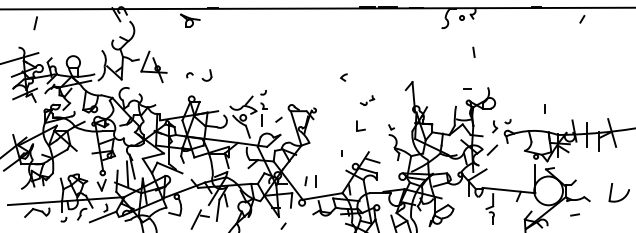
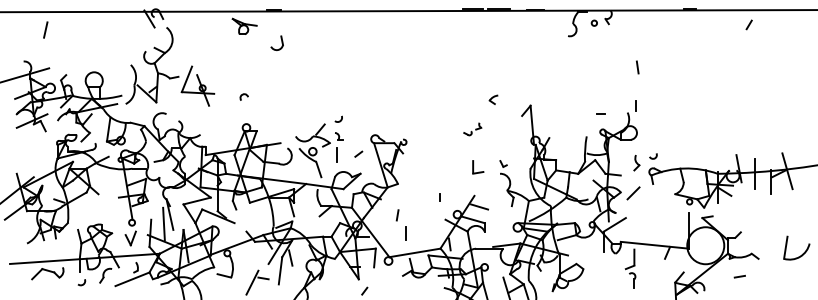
line: (473, 52) -> (637, 67), moved
part: (206, 74) -> (276, 42), moved
part: (344, 77) -> (493, 99), moved
line: (544, 108) -> (635, 105), moved
part: (361, 126) -> (478, 167), moved
line: (305, 181) -> (397, 215), moved

